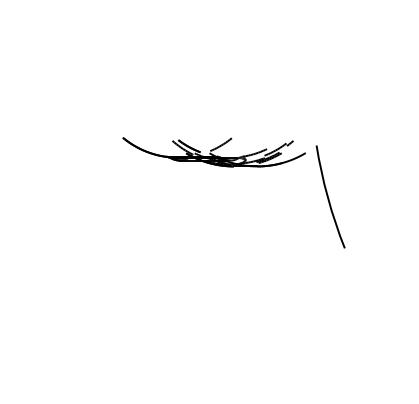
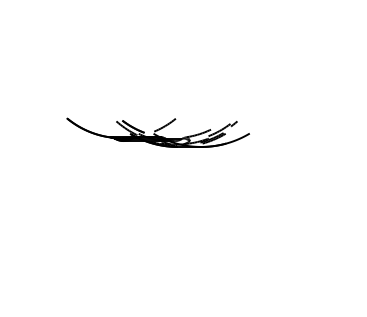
arc: (328, 196) -> (272, 177), removed

